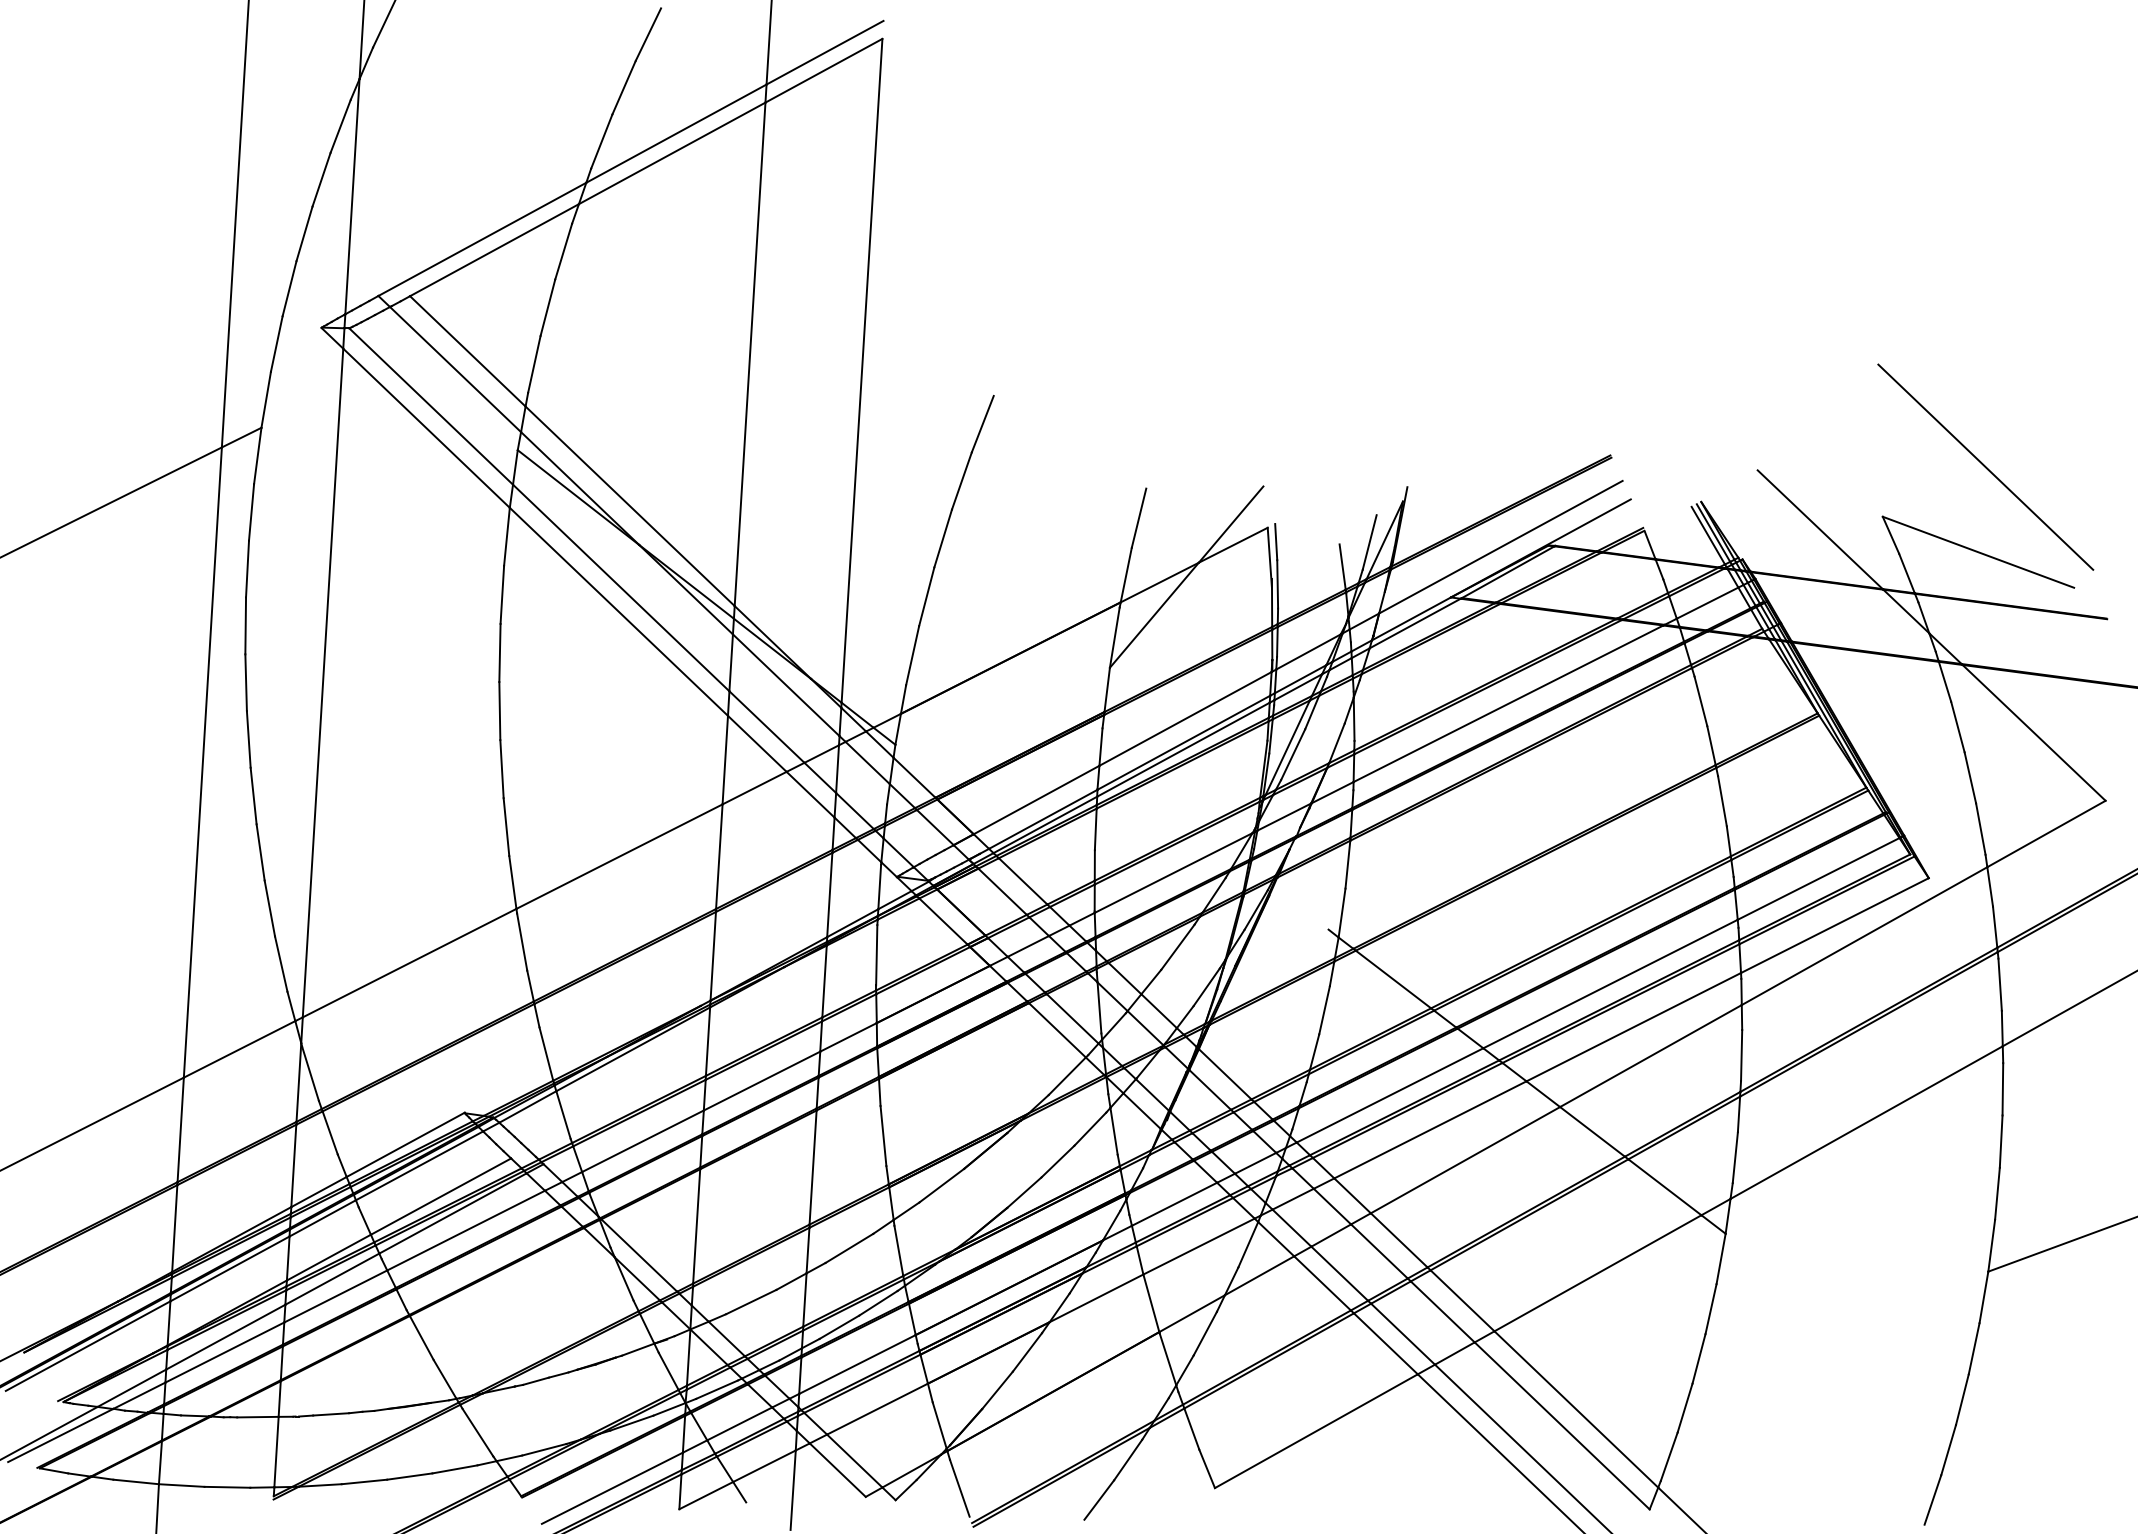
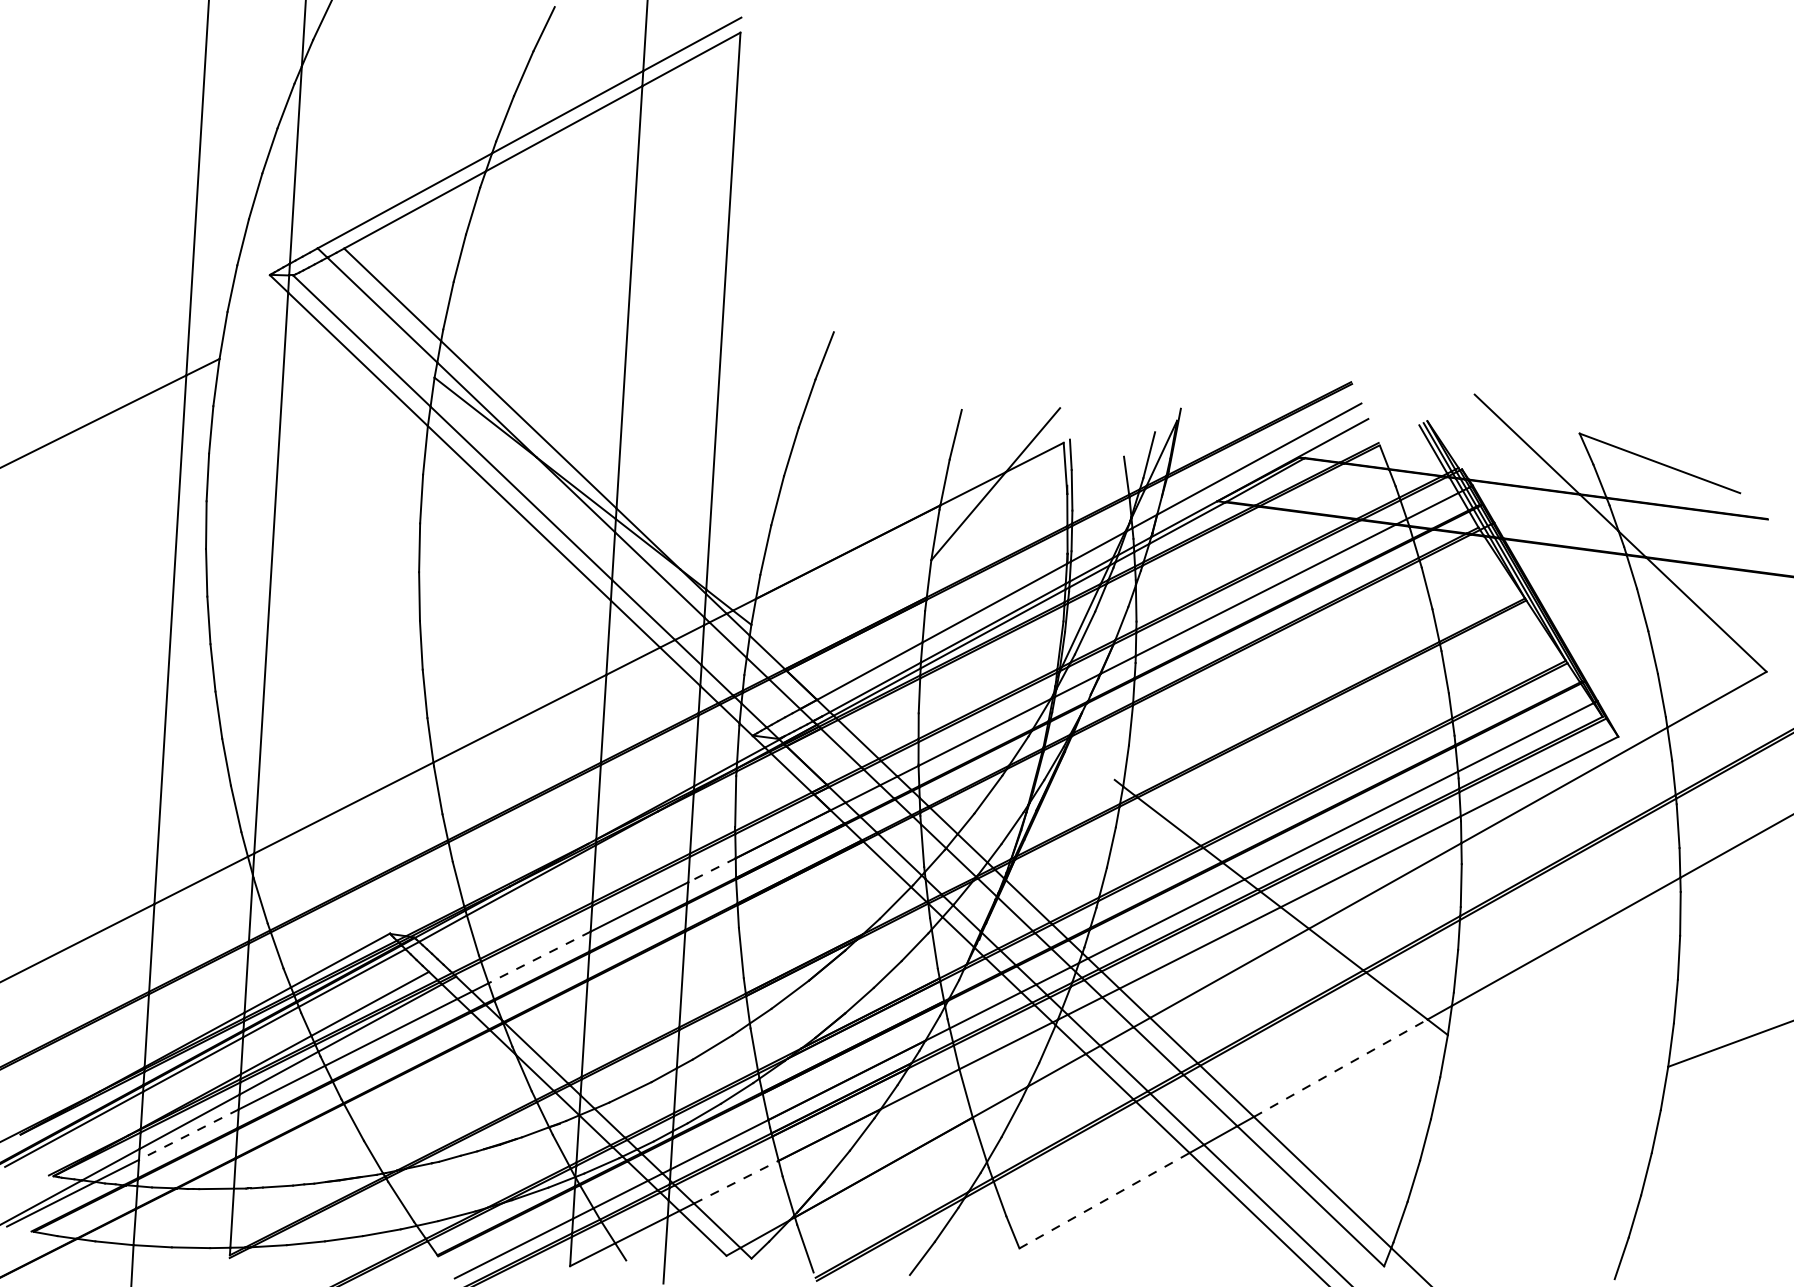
line: (1985, 466) -> (1665, 391), removed
line: (848, 1037) -> (712, 870), solid -> dashed
line: (642, 1141) -> (539, 957), solid -> dashed
line: (1597, 1273) -> (1340, 1068), solid -> dashed
line: (224, 1352) -> (188, 1134), solid -> dashed
line: (877, 1408) -> (736, 1181), solid -> dashed
line: (1316, 1430) -> (1104, 1200), solid -> dashed

